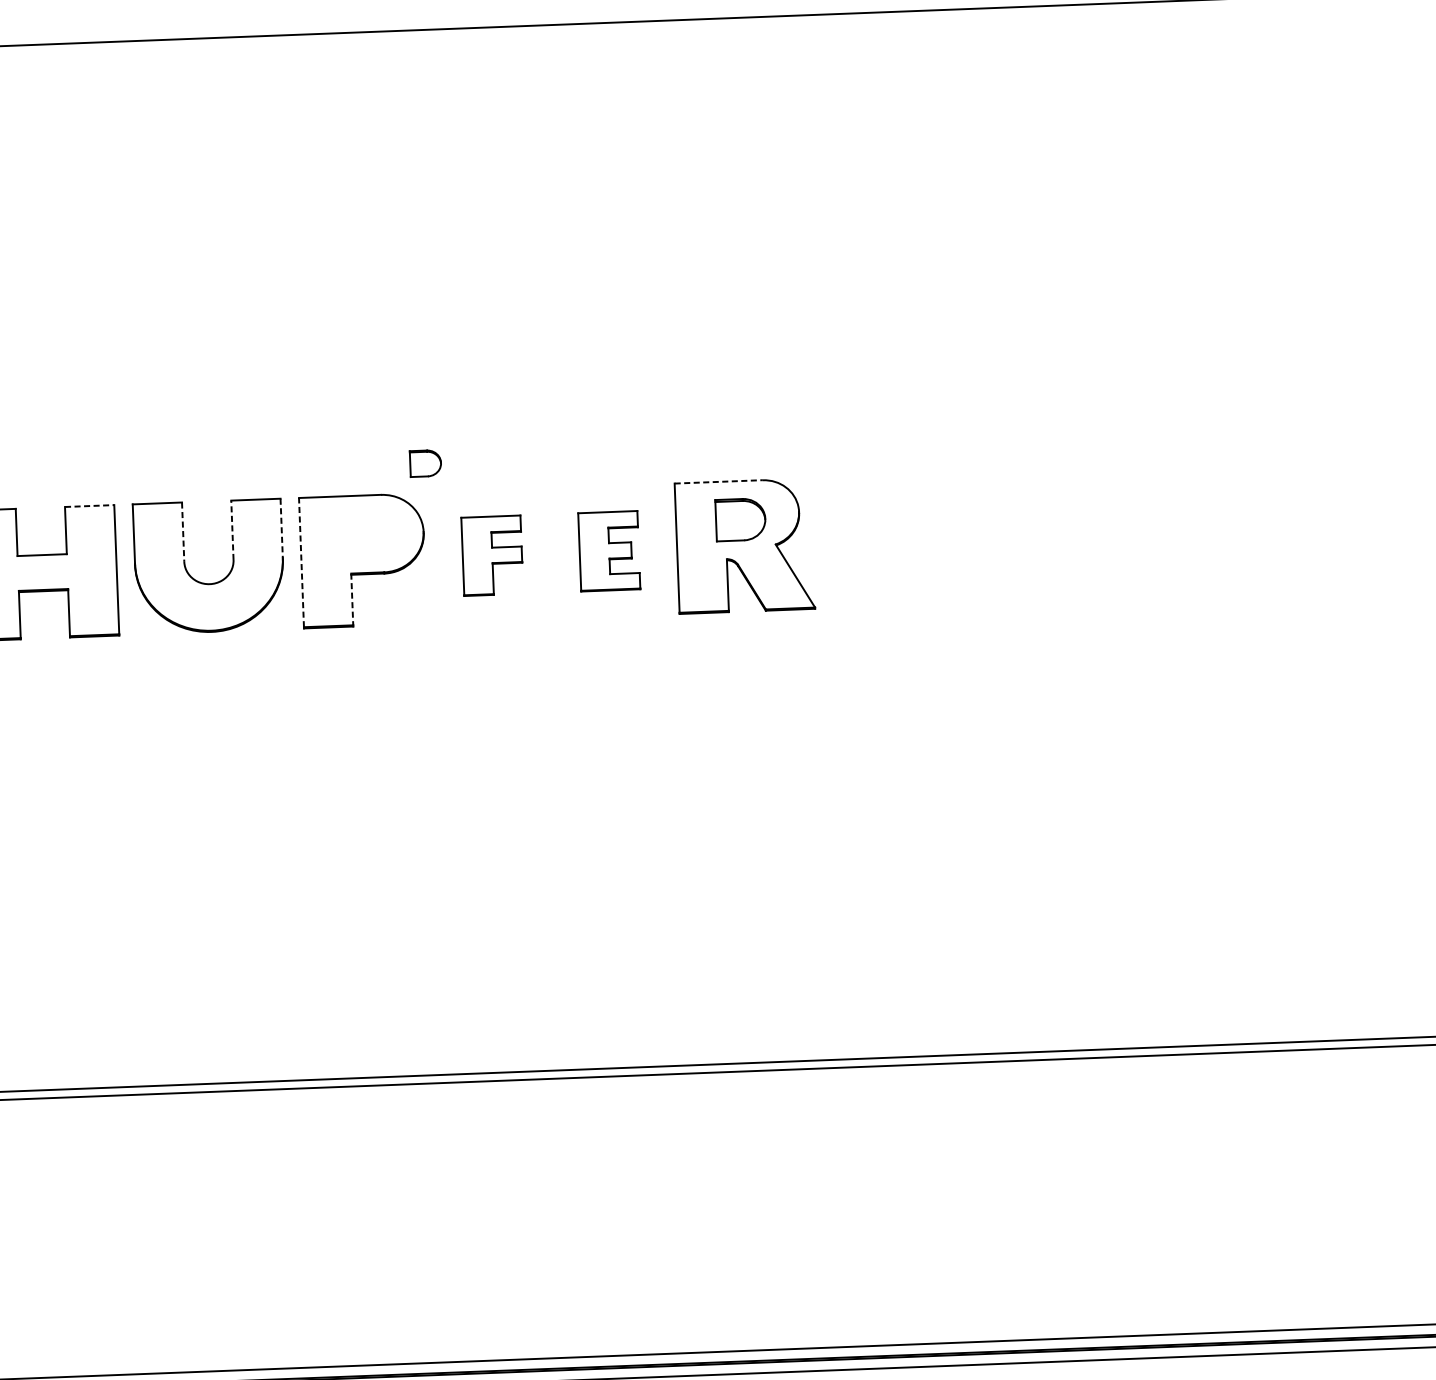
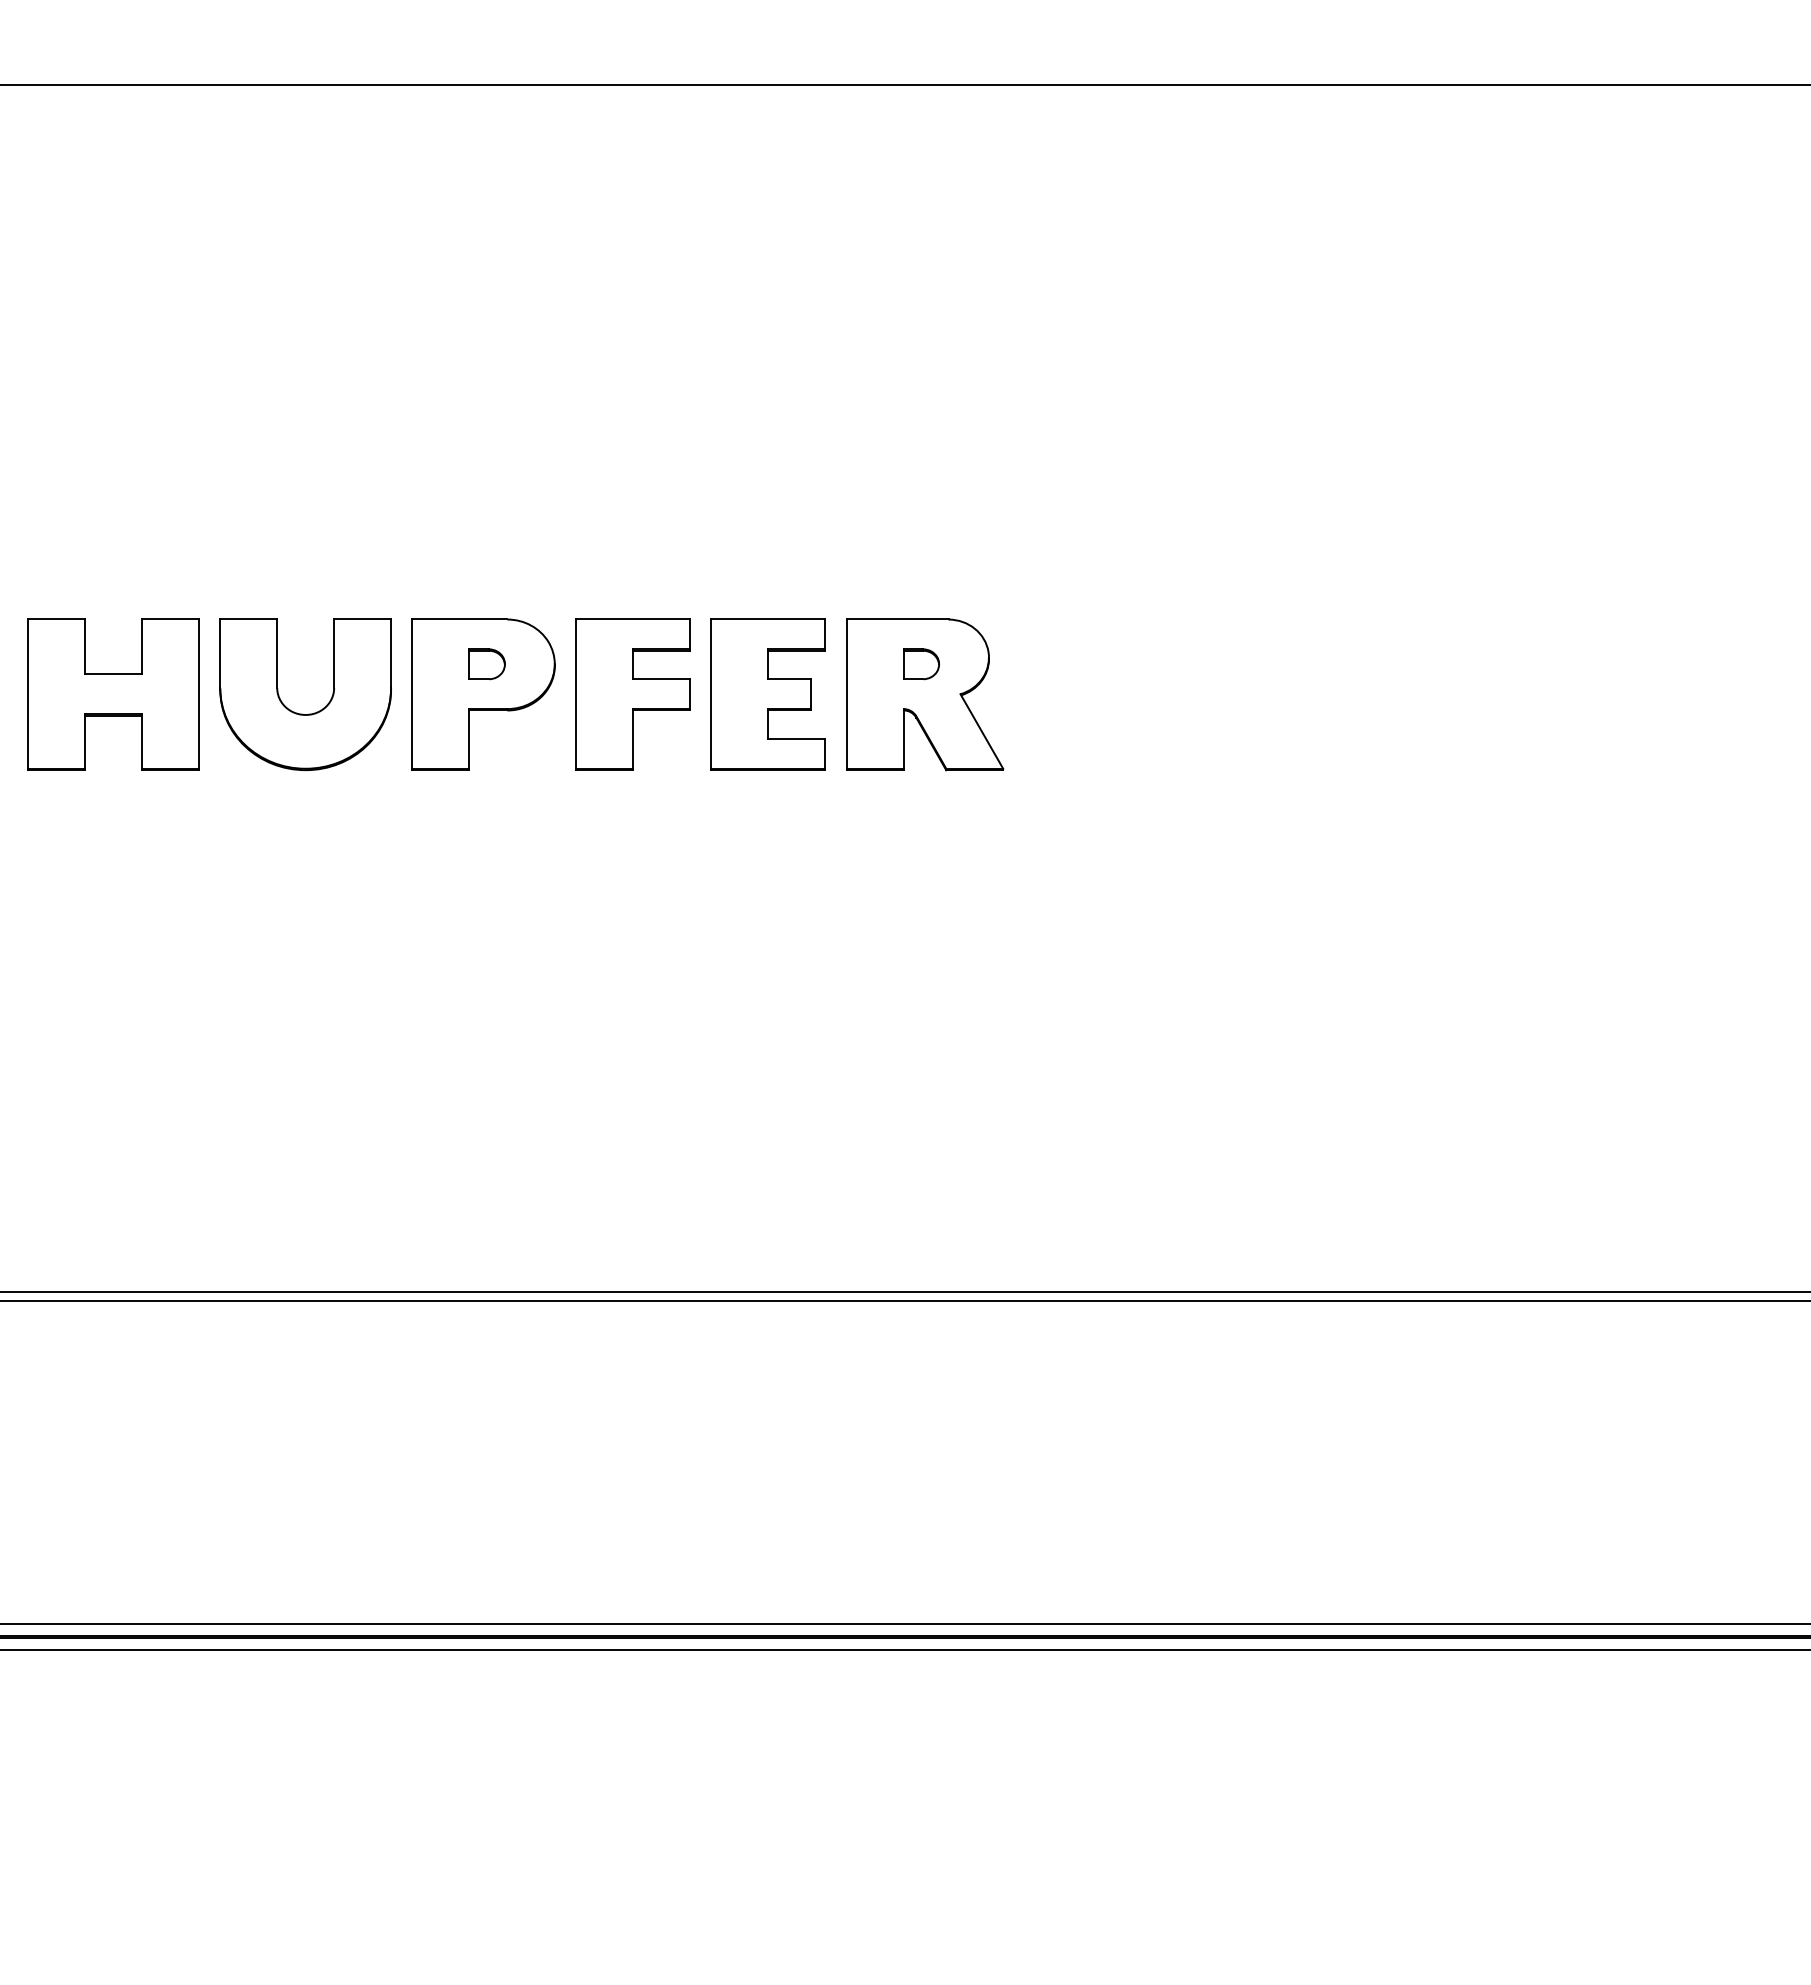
part: (425, 463) -> (486, 664), moved
line: (718, 481) -> (897, 619), dashed -> solid
line: (89, 506) -> (170, 619), dashed -> solid
part: (740, 520) -> (921, 664), size x0.62
line: (282, 529) -> (391, 654), dashed -> solid
line: (232, 530) -> (334, 653), dashed -> solid
line: (183, 532) -> (277, 654), dashed -> solid
part: (608, 551) -> (767, 694), size x1.67
part: (491, 555) -> (632, 694), size x1.67
line: (301, 562) -> (412, 694), dashed -> solid
line: (352, 599) -> (469, 738), dashed -> solid

